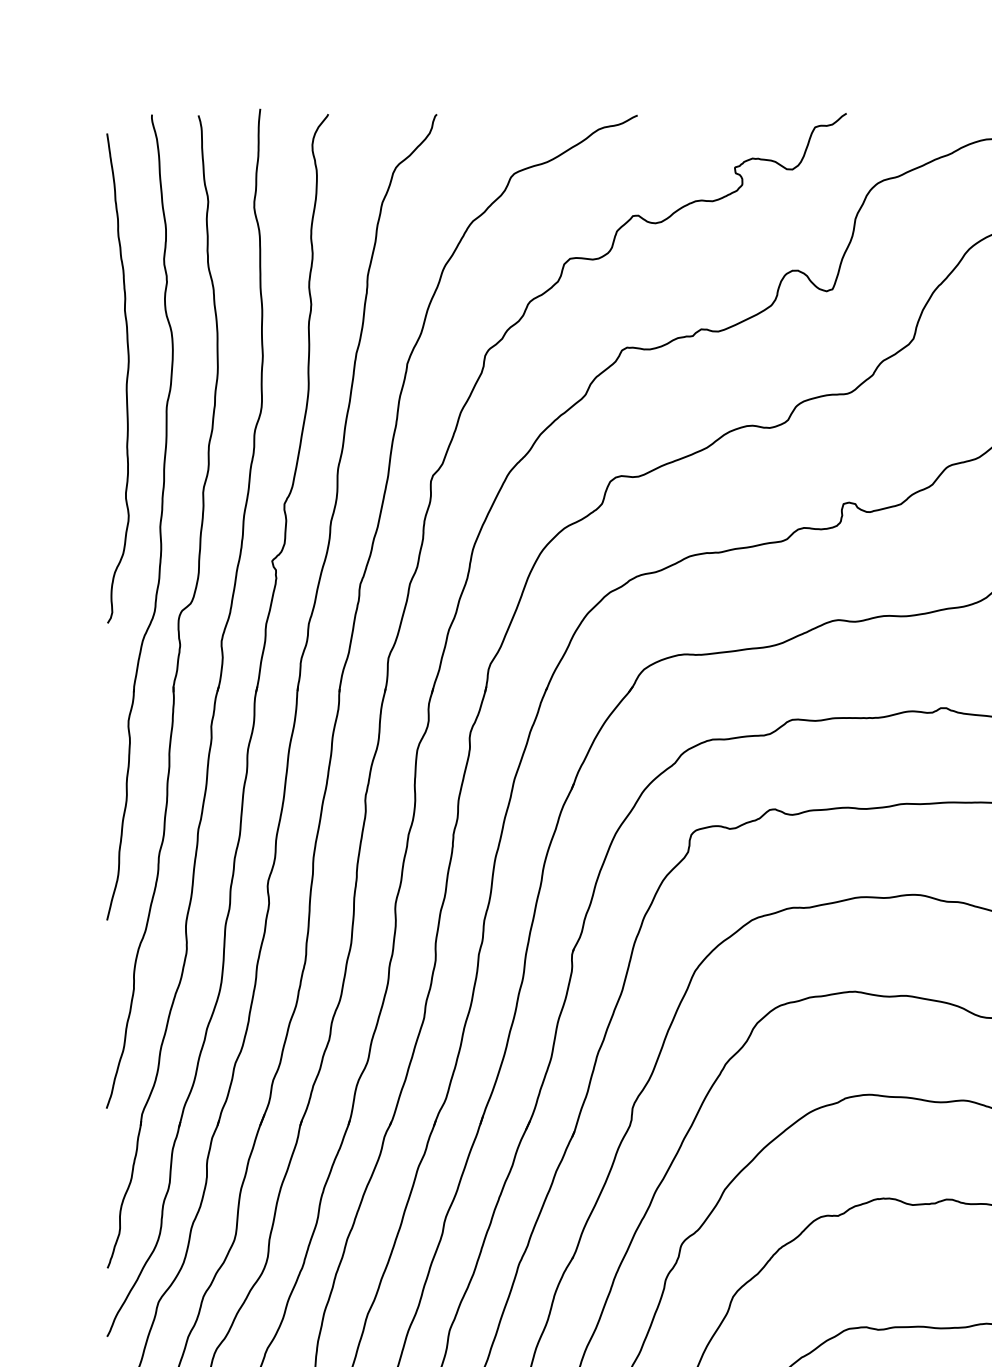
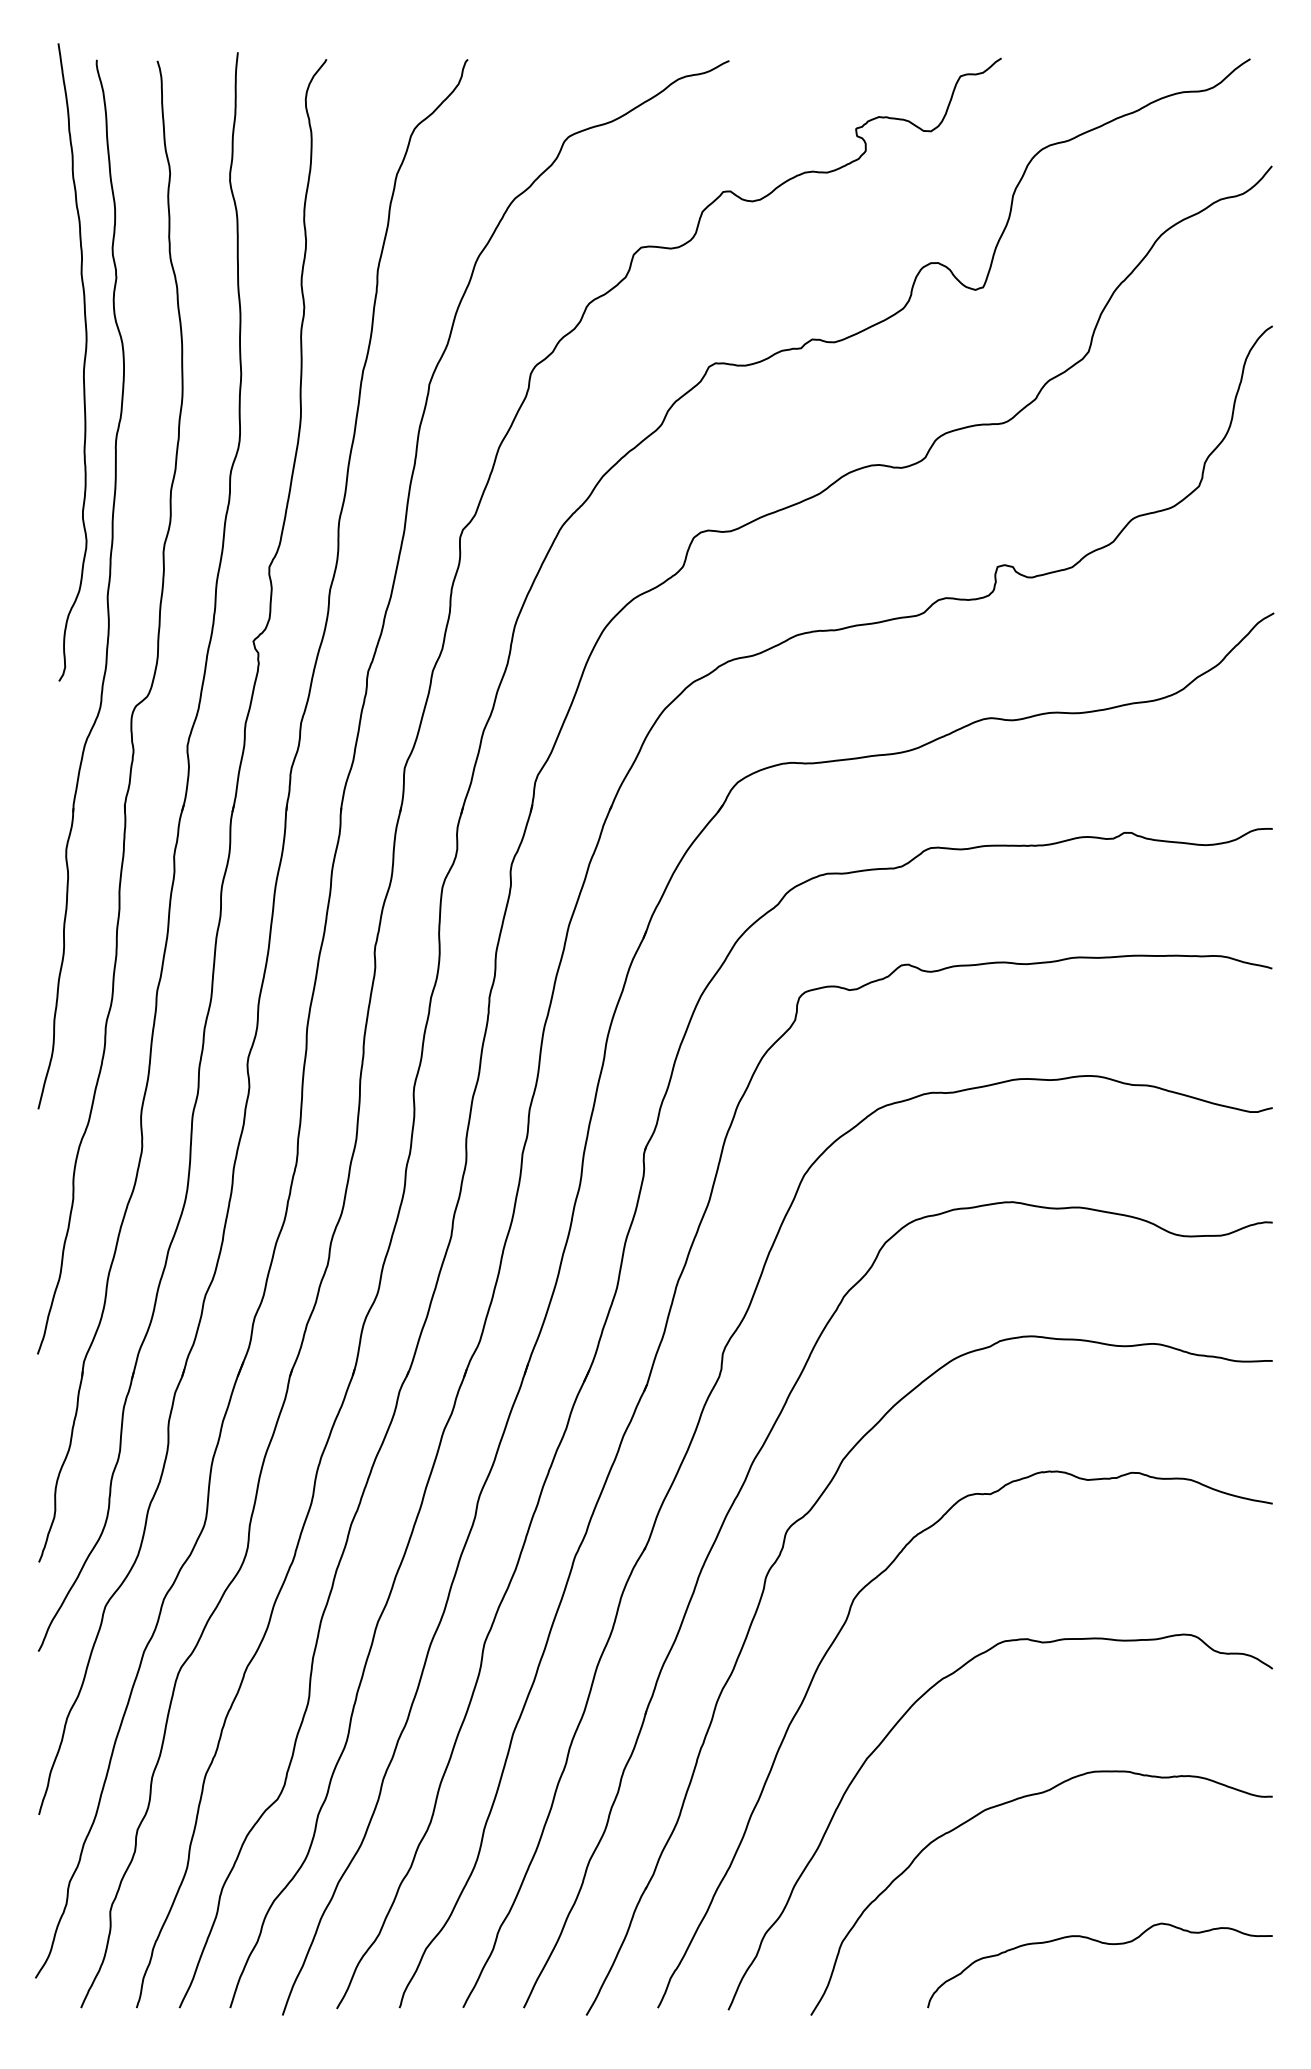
curve: (126, 378) -> (83, 362), moved

